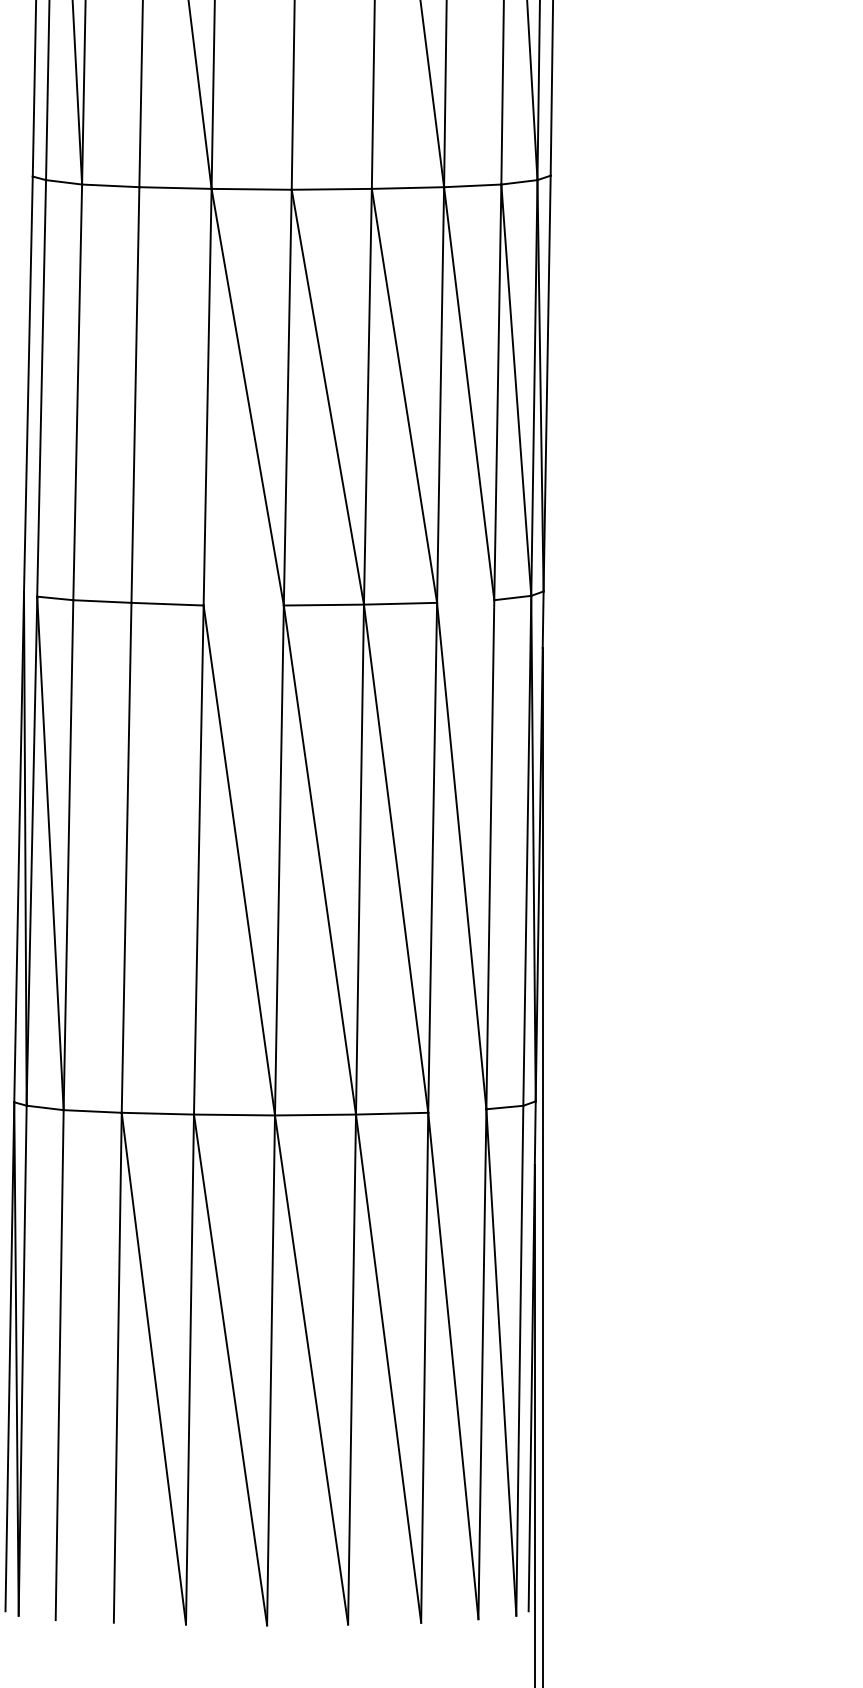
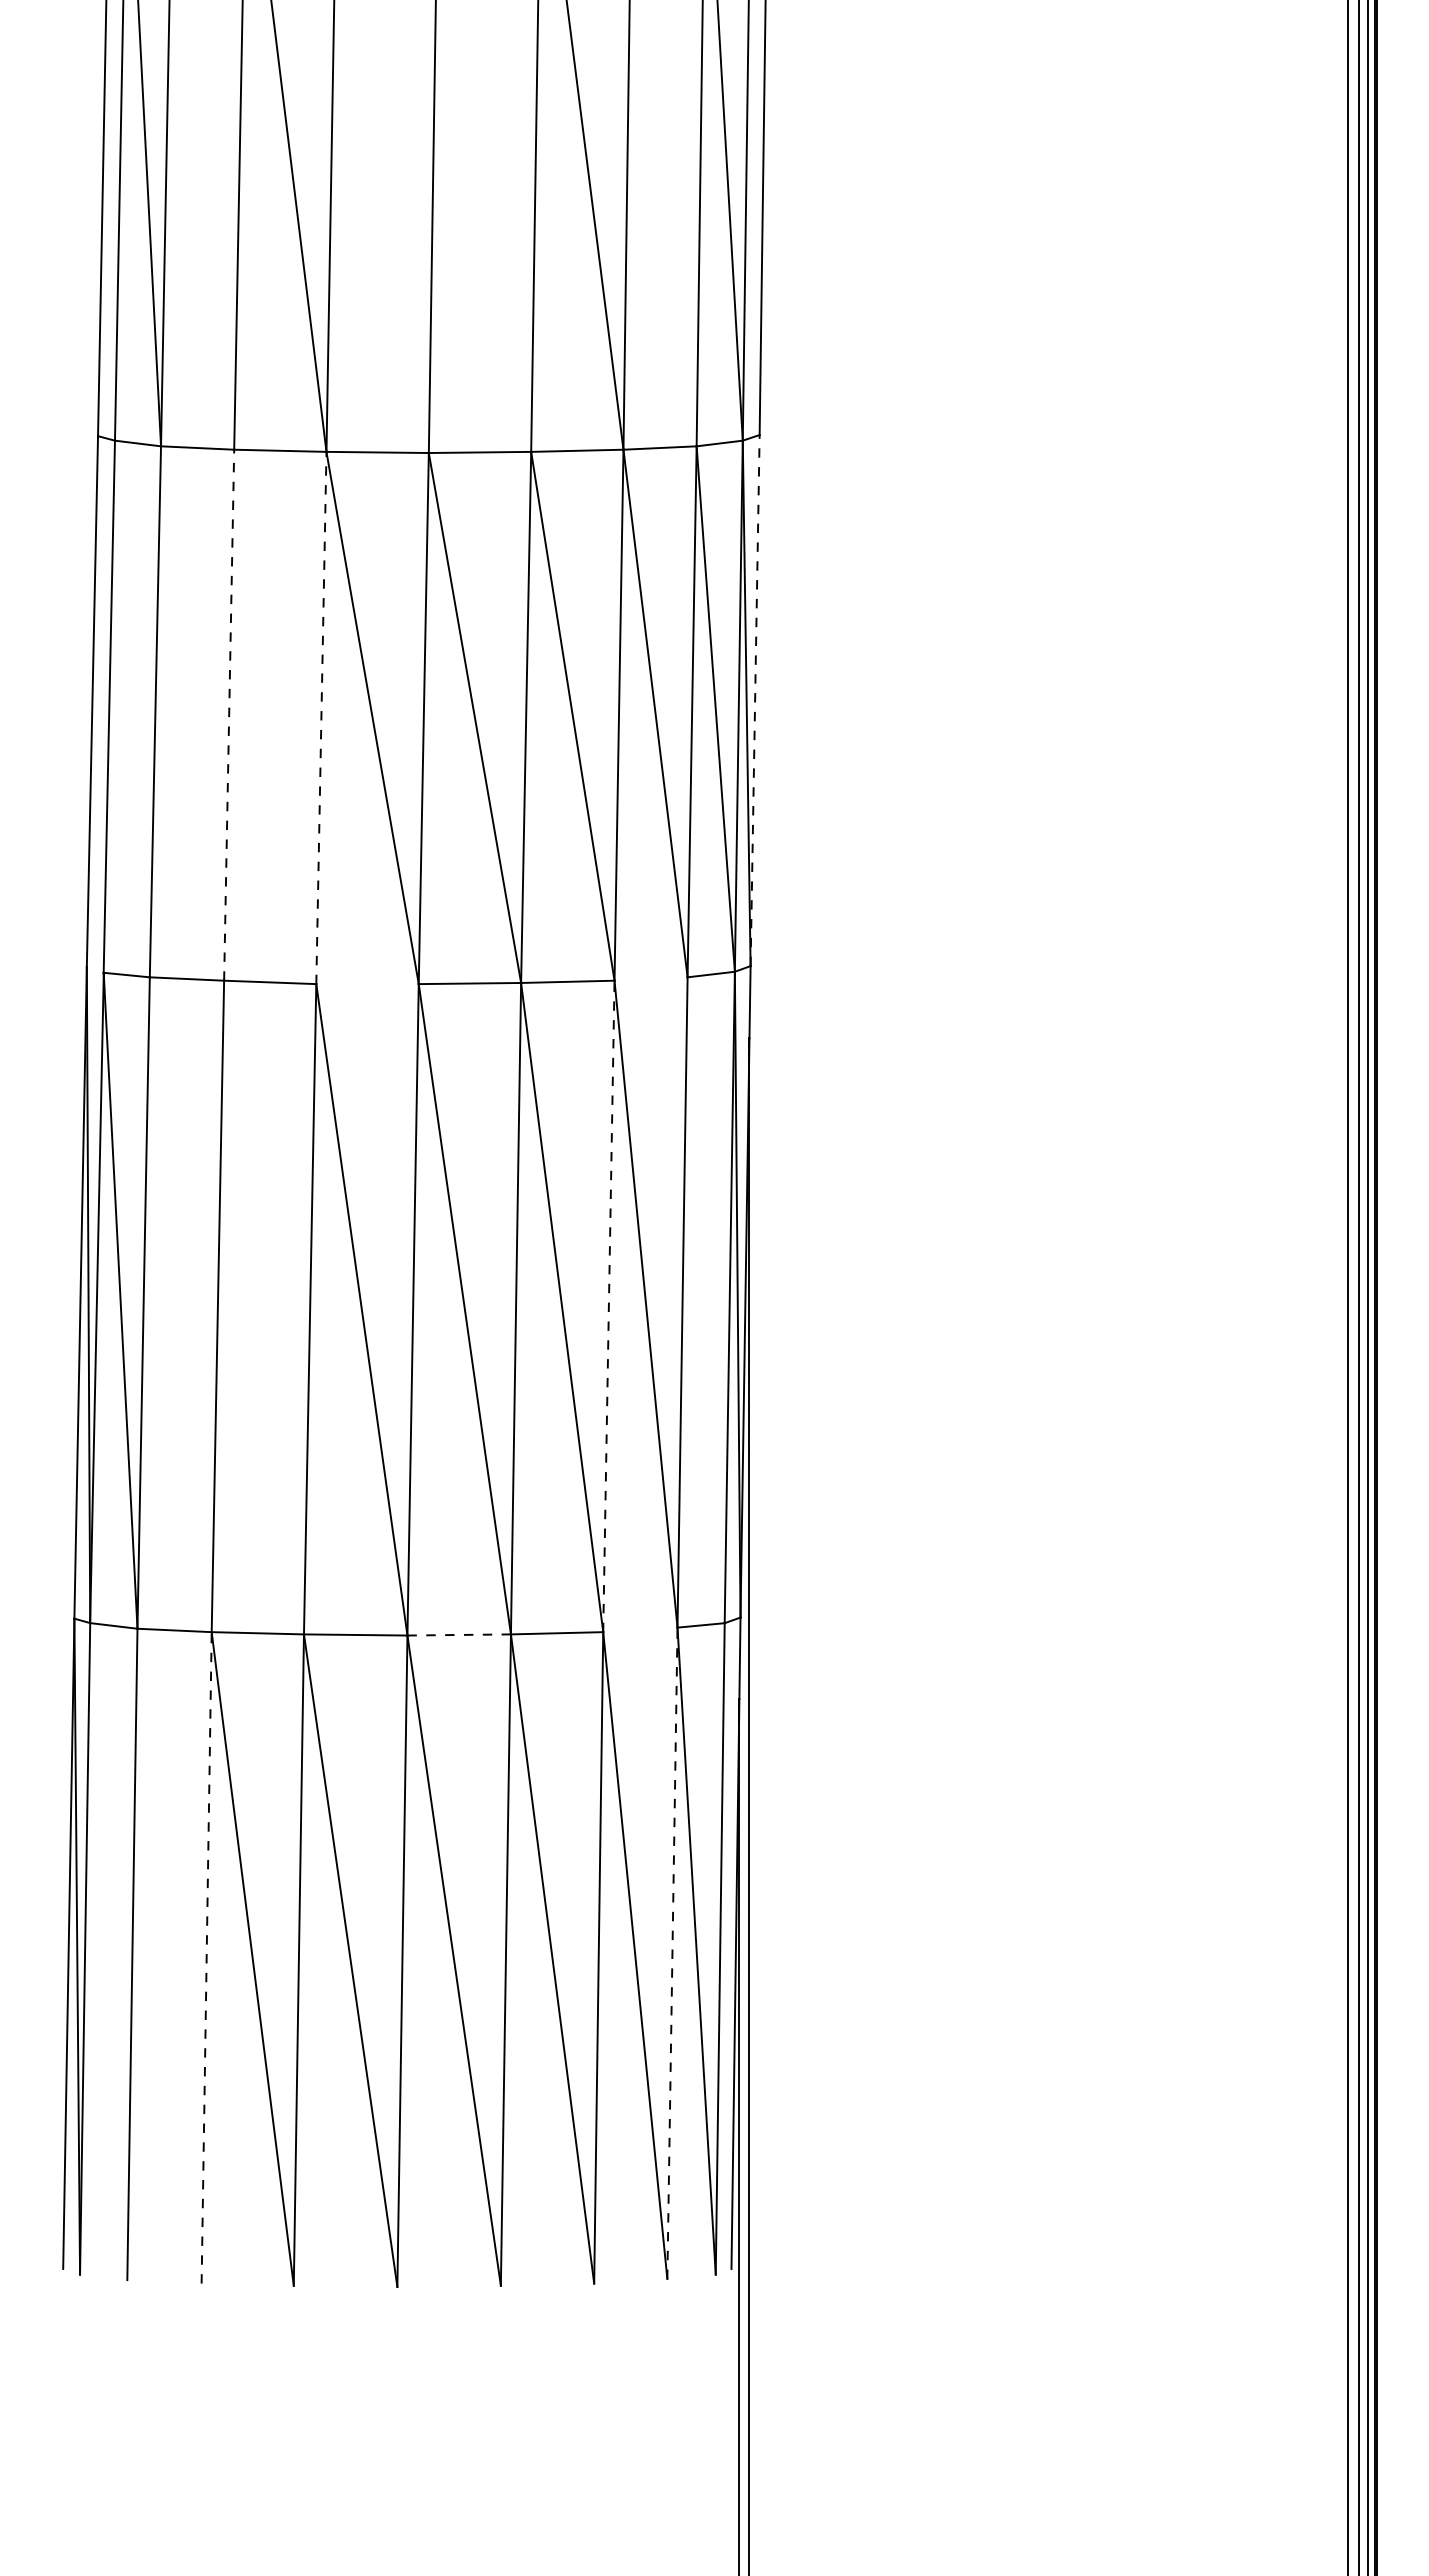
line: (547, 383) -> (755, 700), solid -> dashed
line: (135, 395) -> (229, 715), solid -> dashed
line: (207, 396) -> (321, 717), solid -> dashed
line: (432, 857) -> (608, 1306), solid -> dashed
line: (315, 1114) -> (459, 1634), solid -> dashed
line: (482, 1364) -> (672, 1953), solid -> dashed
line: (117, 1367) -> (206, 1957), solid -> dashed

